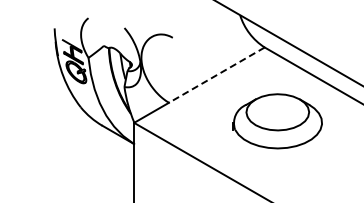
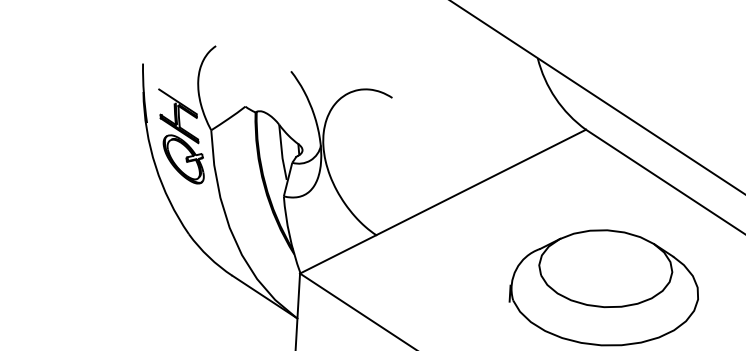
line: (216, 75) -> (480, 183), dashed -> solid

